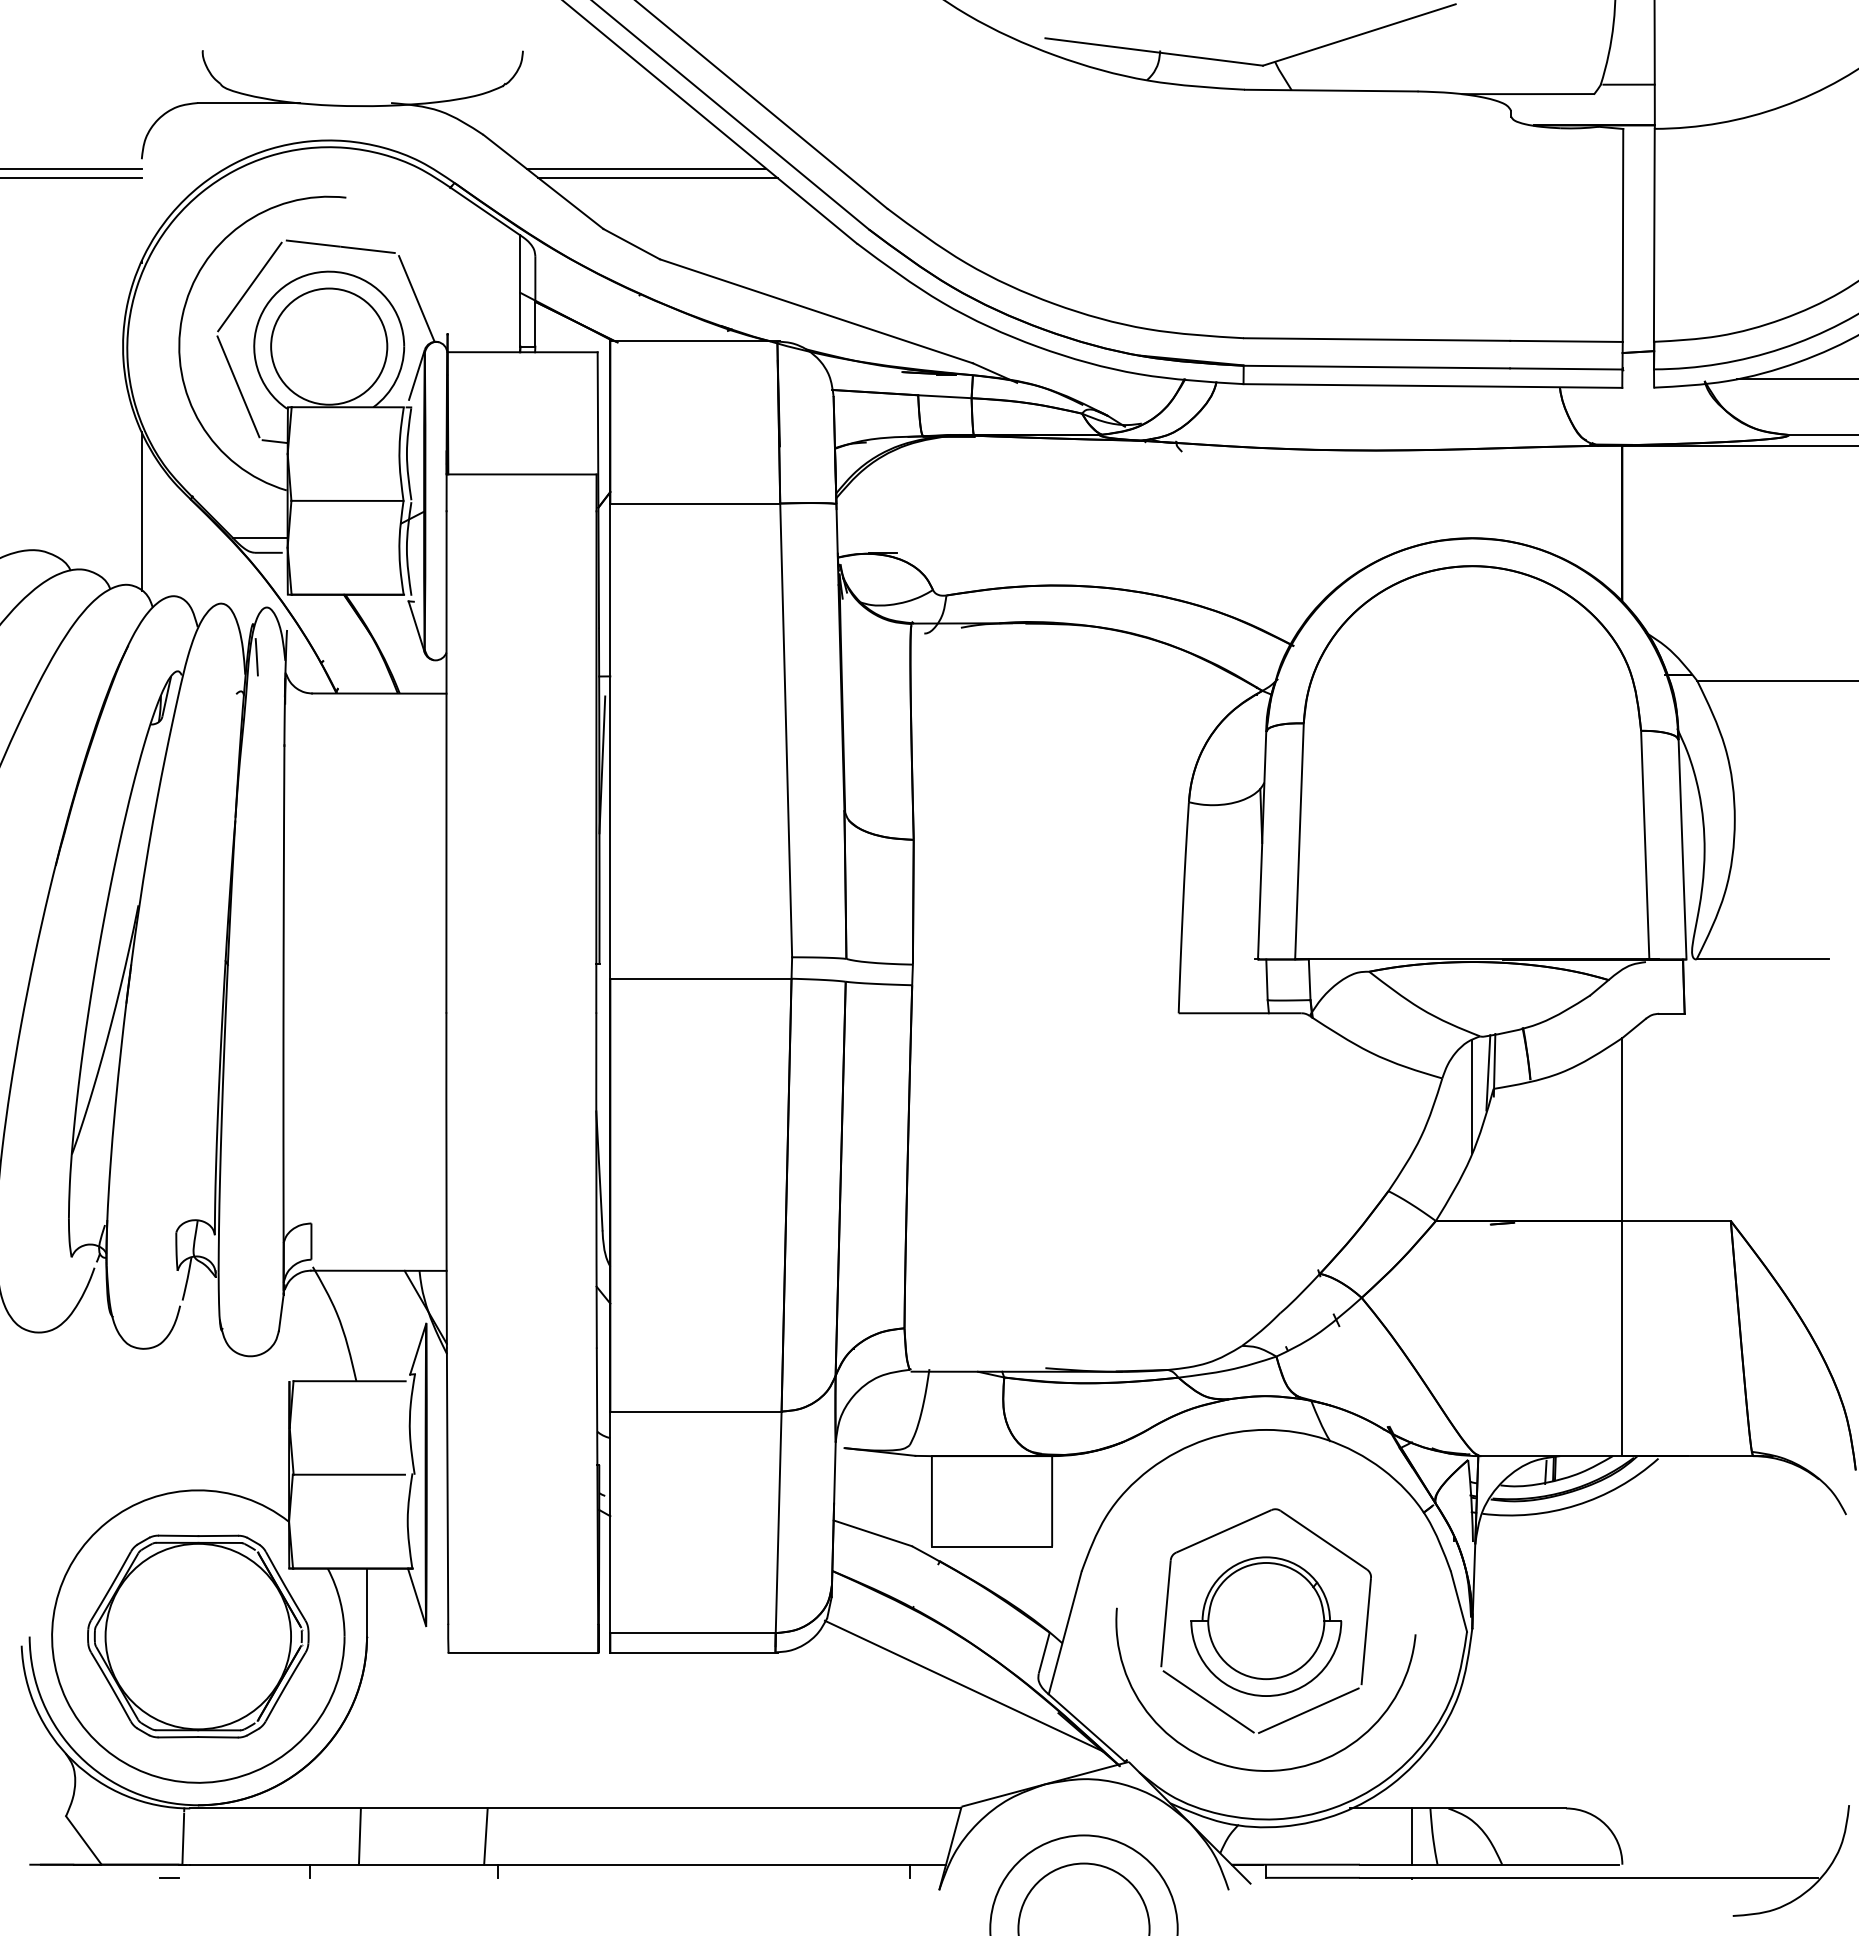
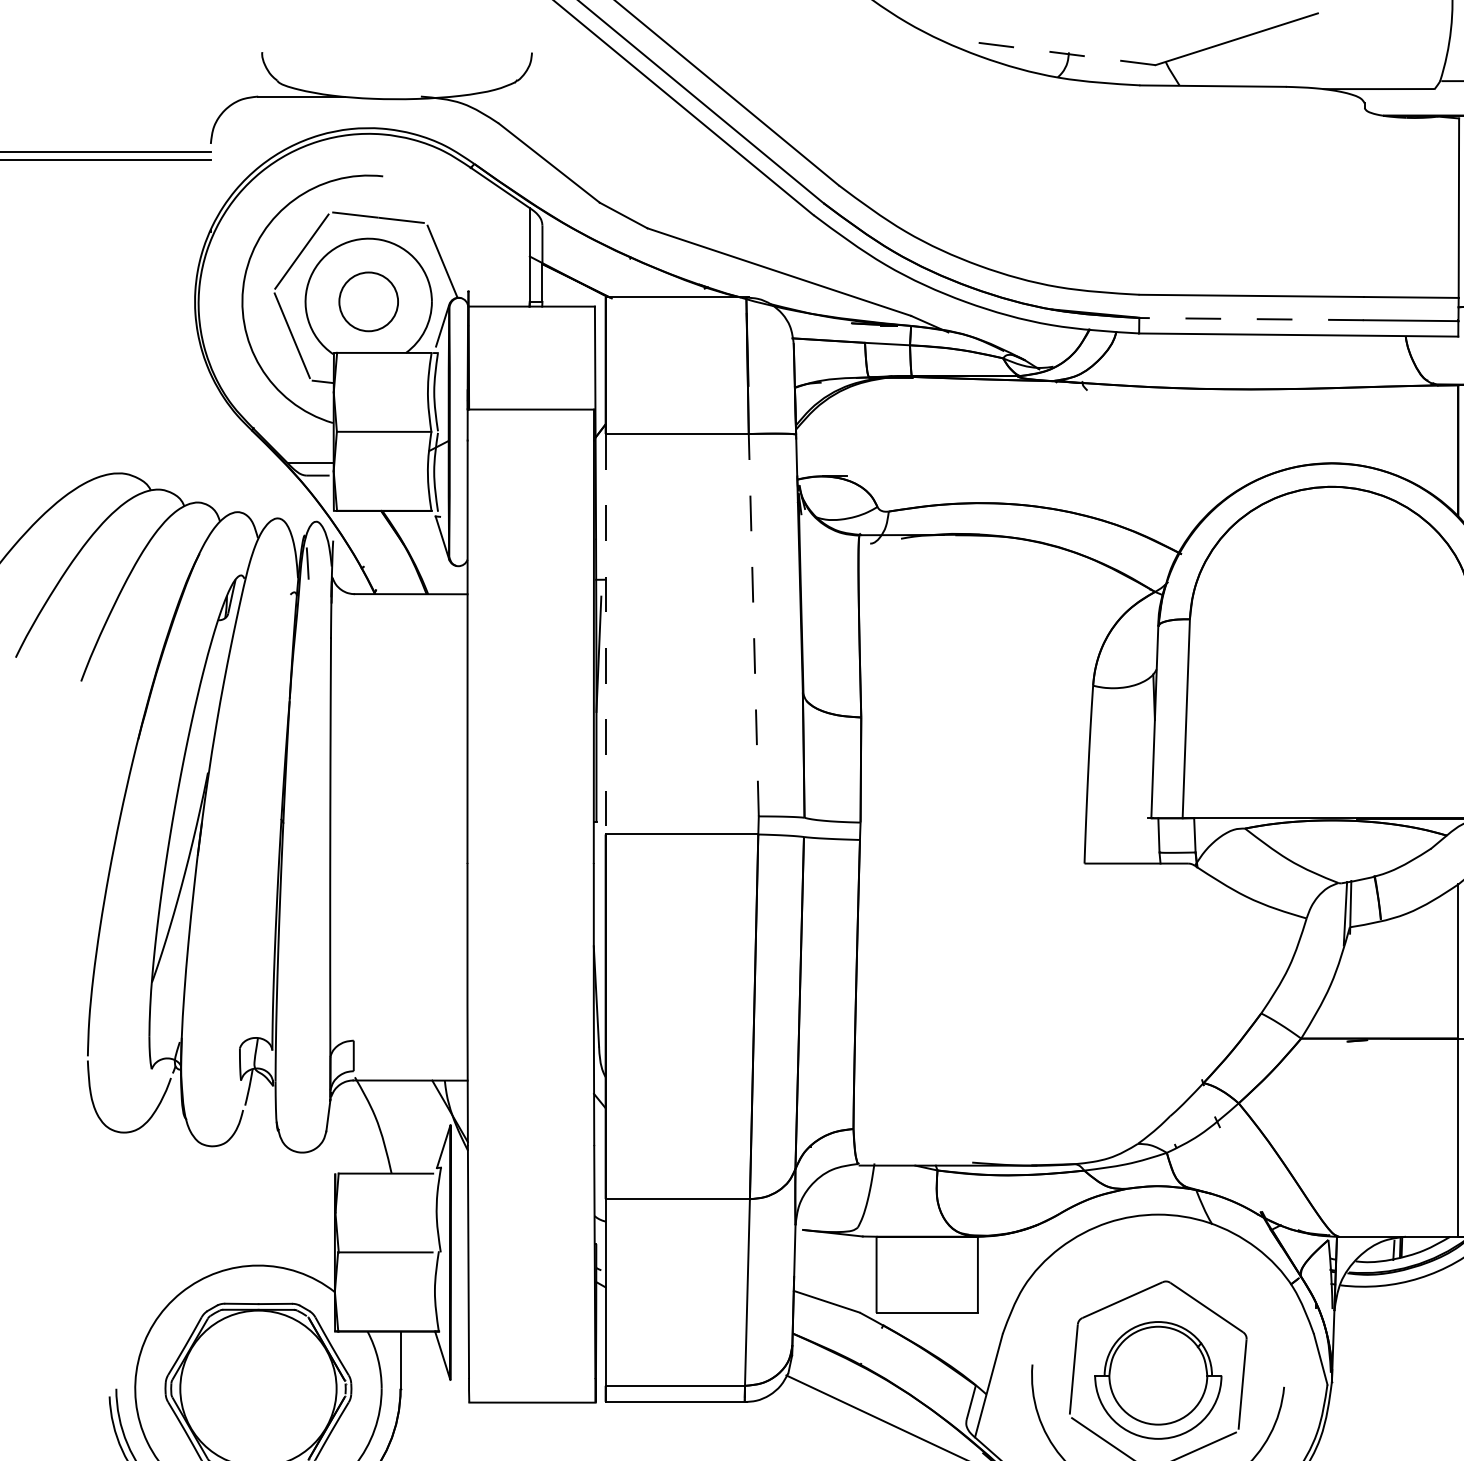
line: (1154, 51) -> (1064, 53), solid -> dashed
line: (646, 168) -> (636, 151), removed
line: (657, 178) -> (645, 160), removed
circle: (329, 346) -> (368, 301), size x0.6
line: (1376, 367) -> (1251, 319), solid -> dashed
line: (141, 511) -> (210, 440), removed
line: (786, 730) -> (754, 625), solid -> dashed
line: (610, 741) -> (605, 634), solid -> dashed
line: (1472, 1095) -> (1332, 932), removed

